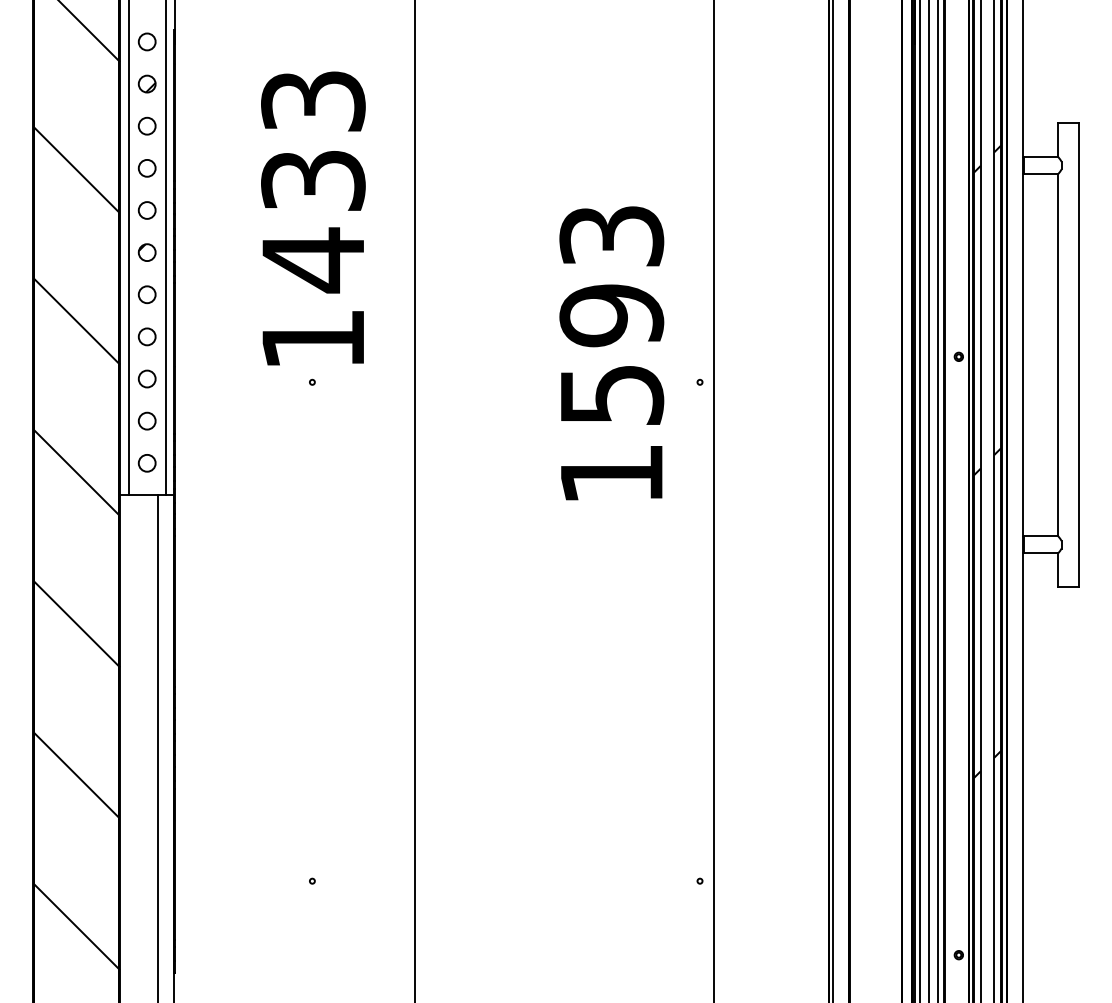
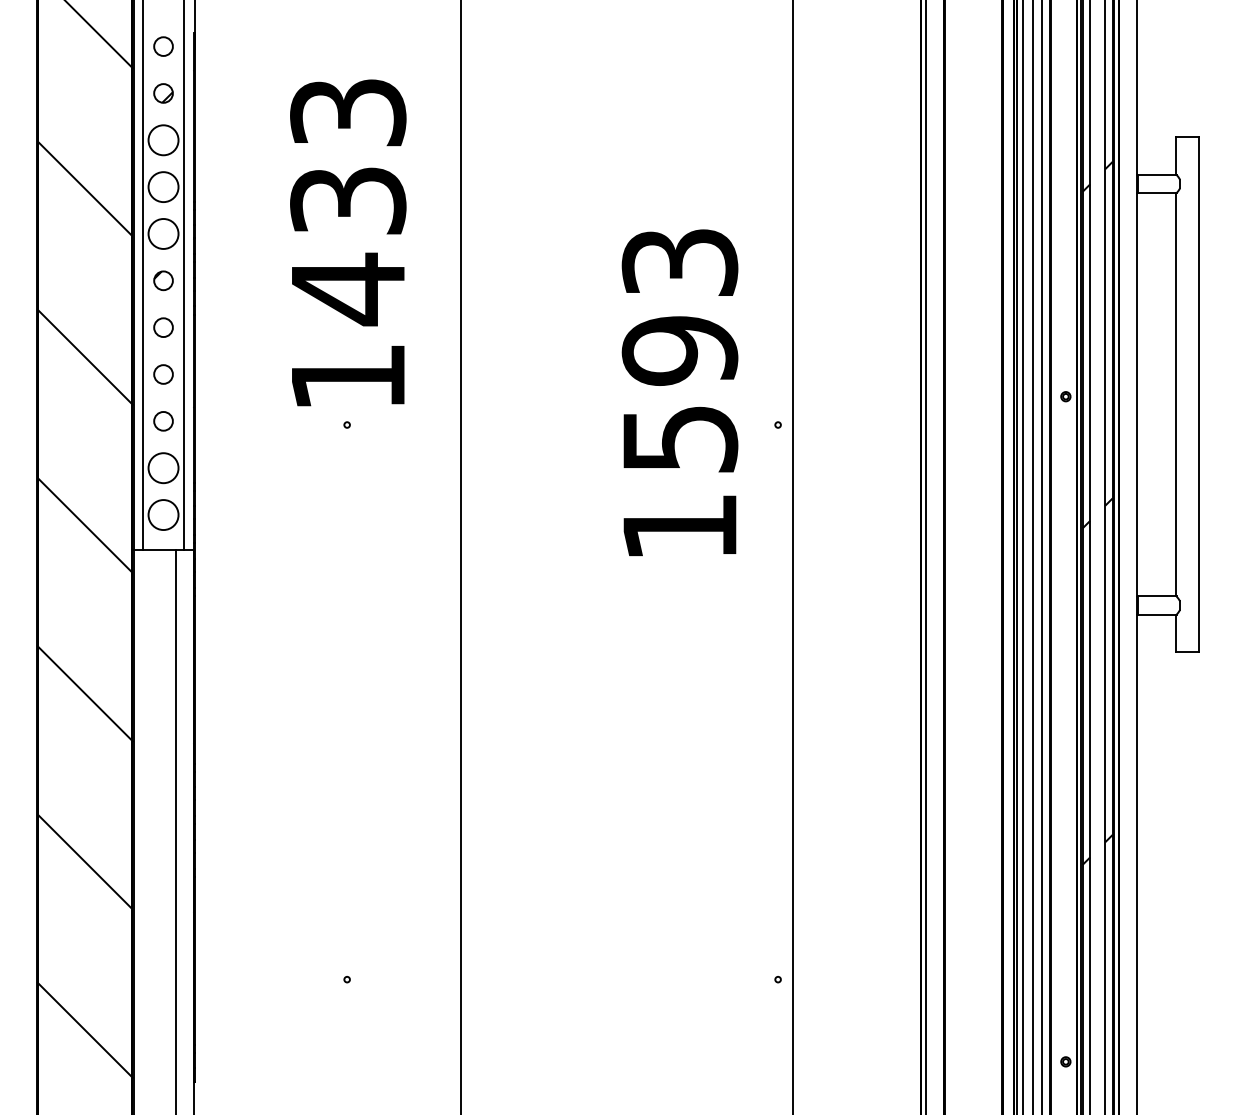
circle: (147, 125) -> (163, 139), size x1.6
circle: (147, 167) -> (163, 186), size x1.6
circle: (147, 210) -> (163, 233), size x1.6
circle: (147, 420) -> (163, 467), size x1.6
circle: (147, 462) -> (163, 514), size x1.6

